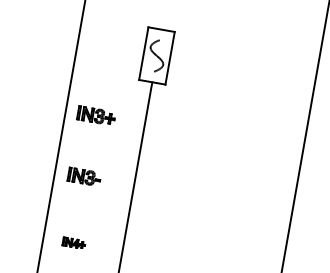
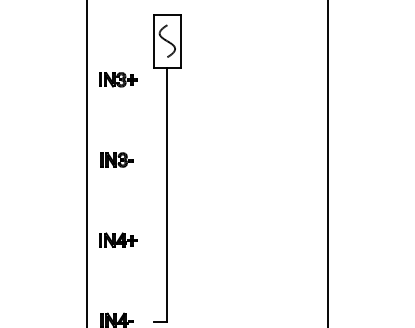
part: (96, 115) -> (118, 79), moved
part: (84, 176) -> (116, 159), moved
part: (74, 242) -> (118, 239), size x1.67

